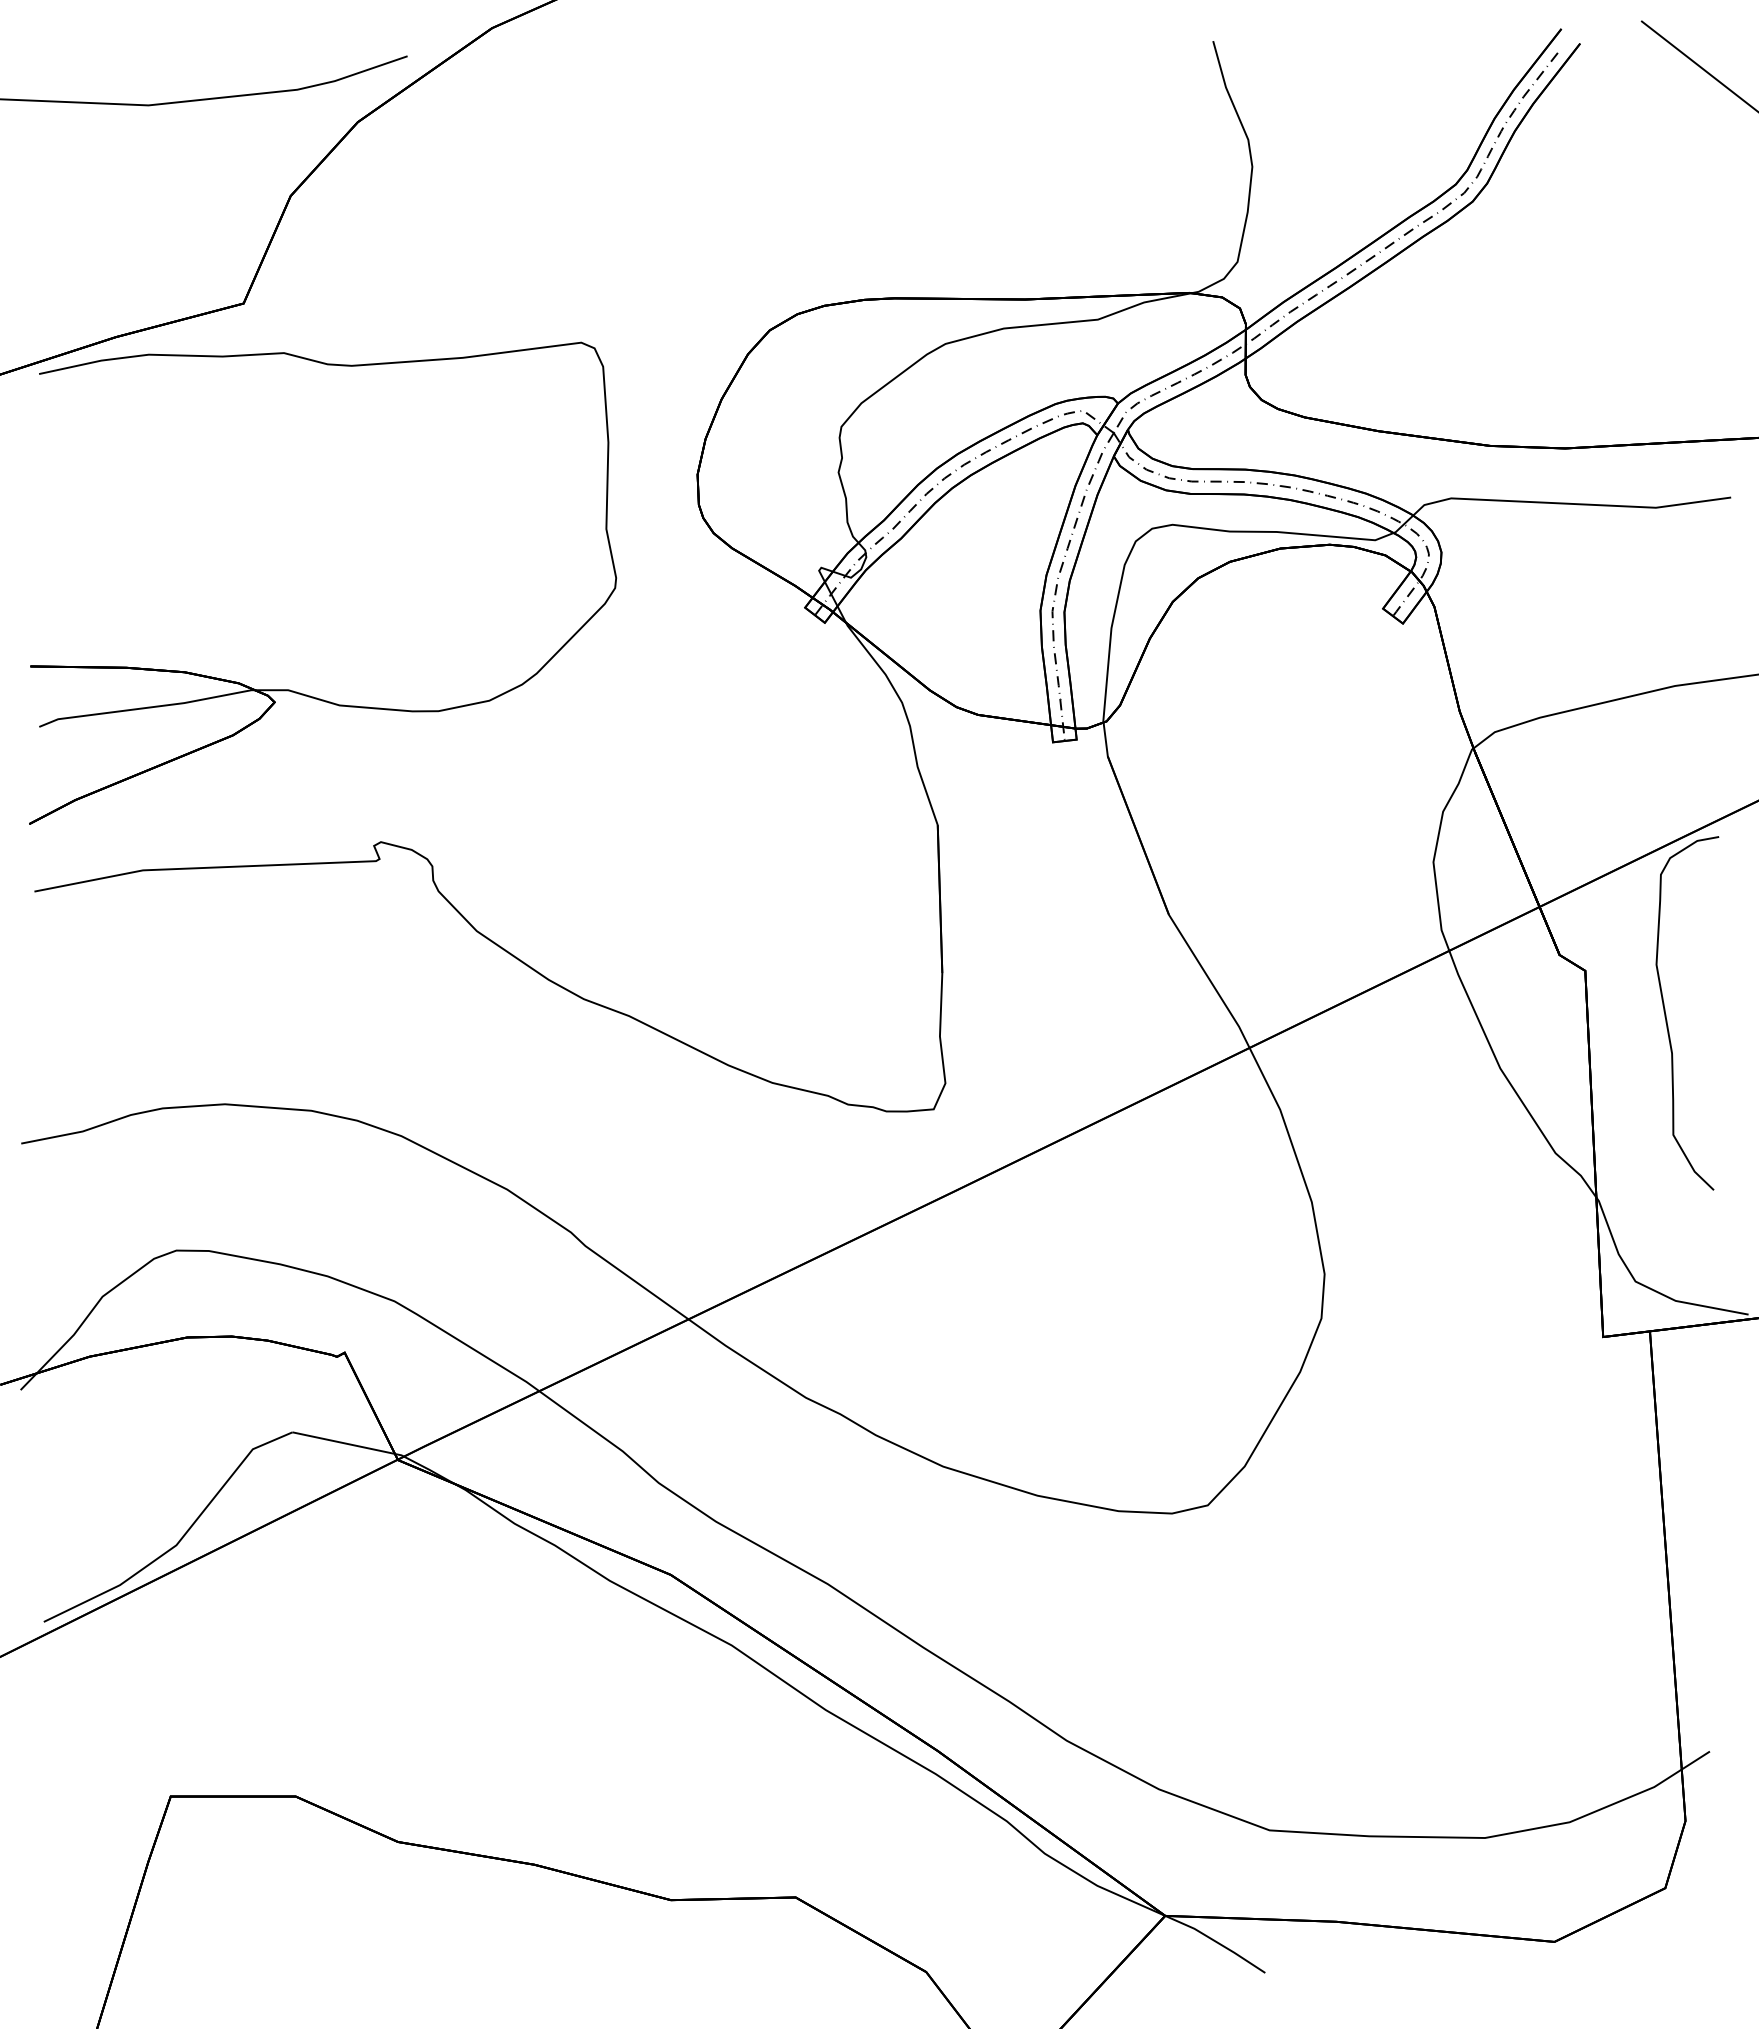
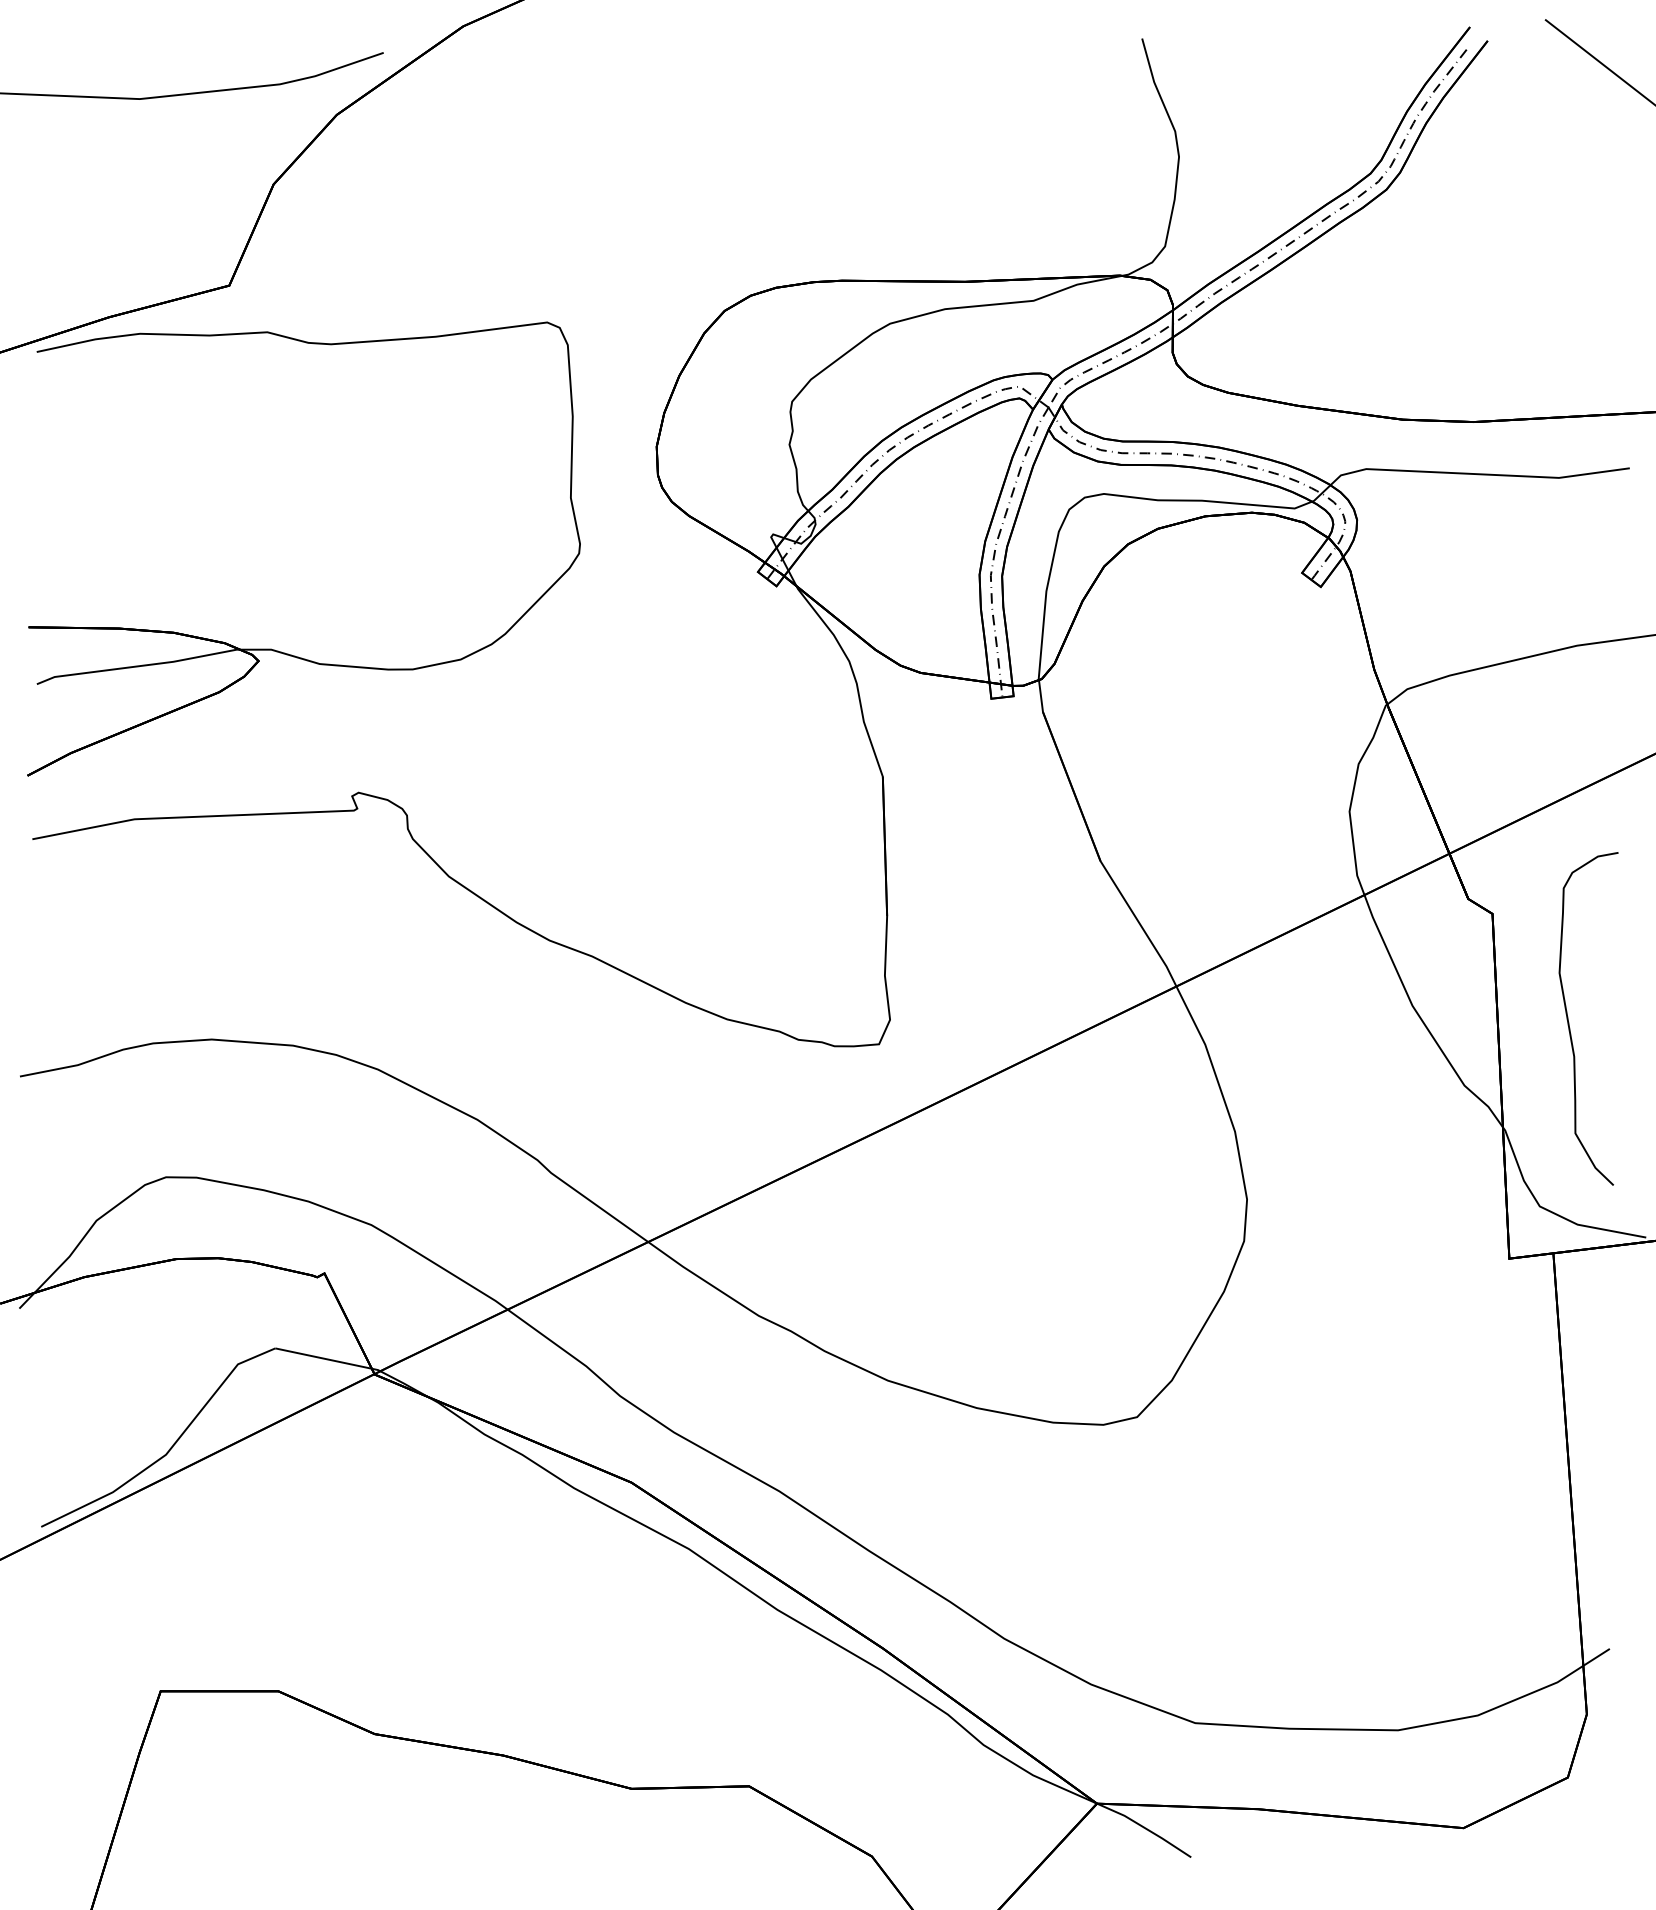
curve: (1666, 1014) -> (1568, 1019), moved

